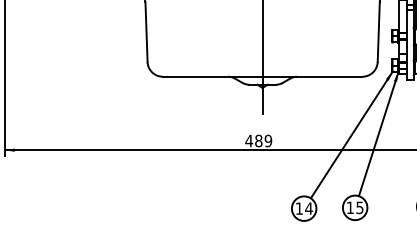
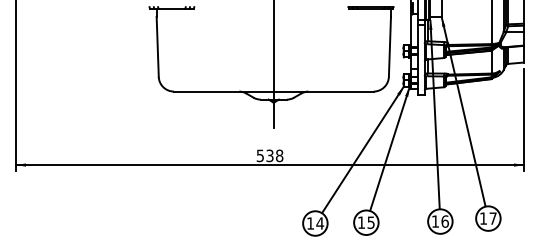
text: (258, 140) -> (269, 155), 489 -> 538

